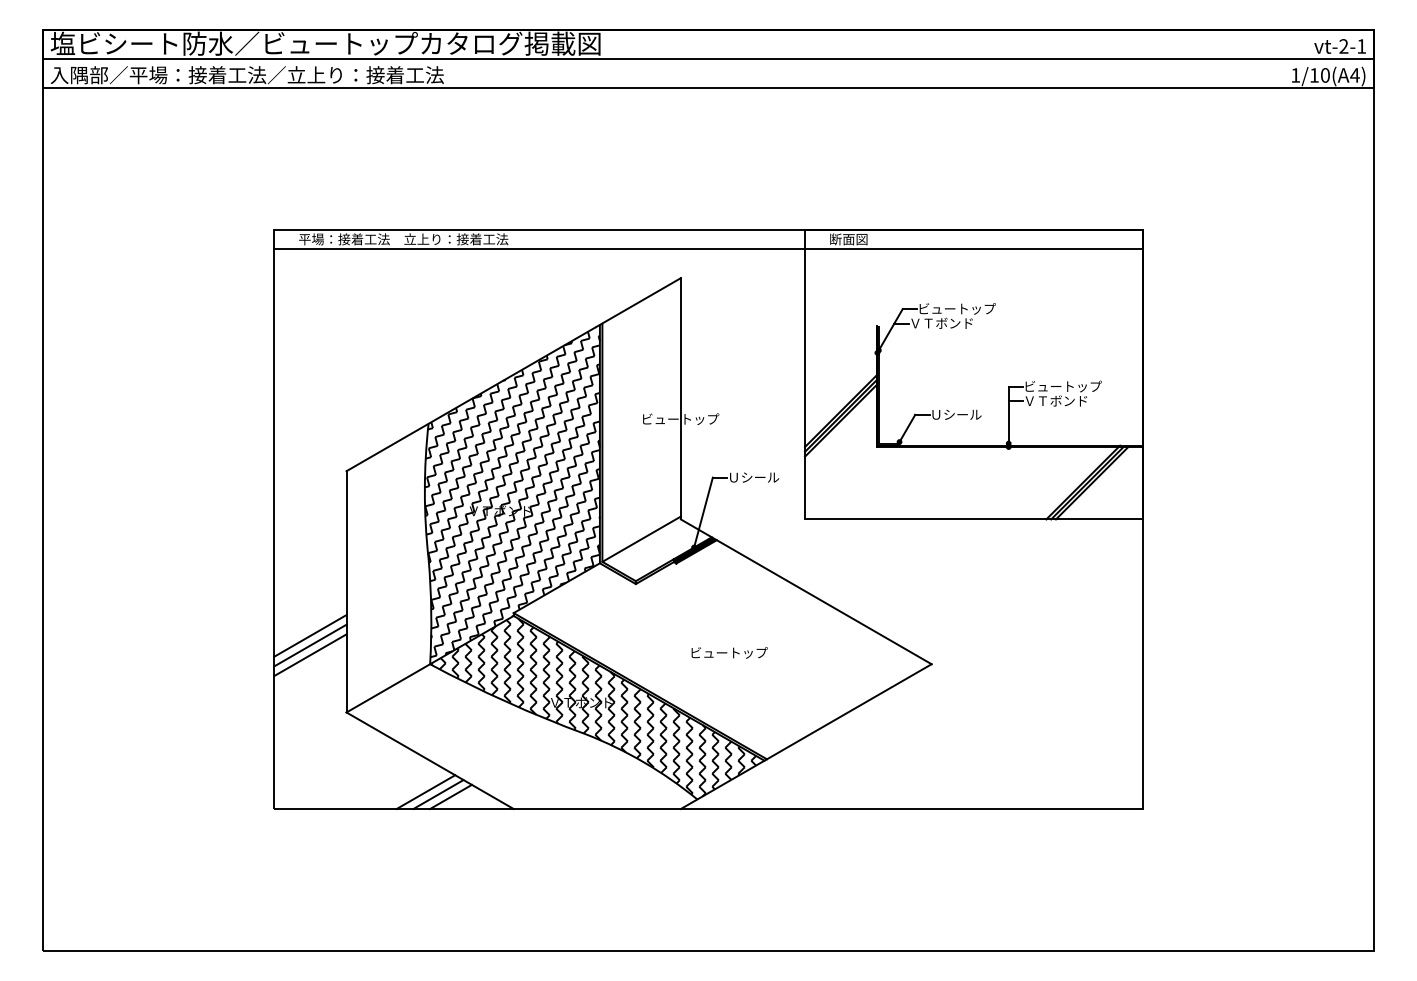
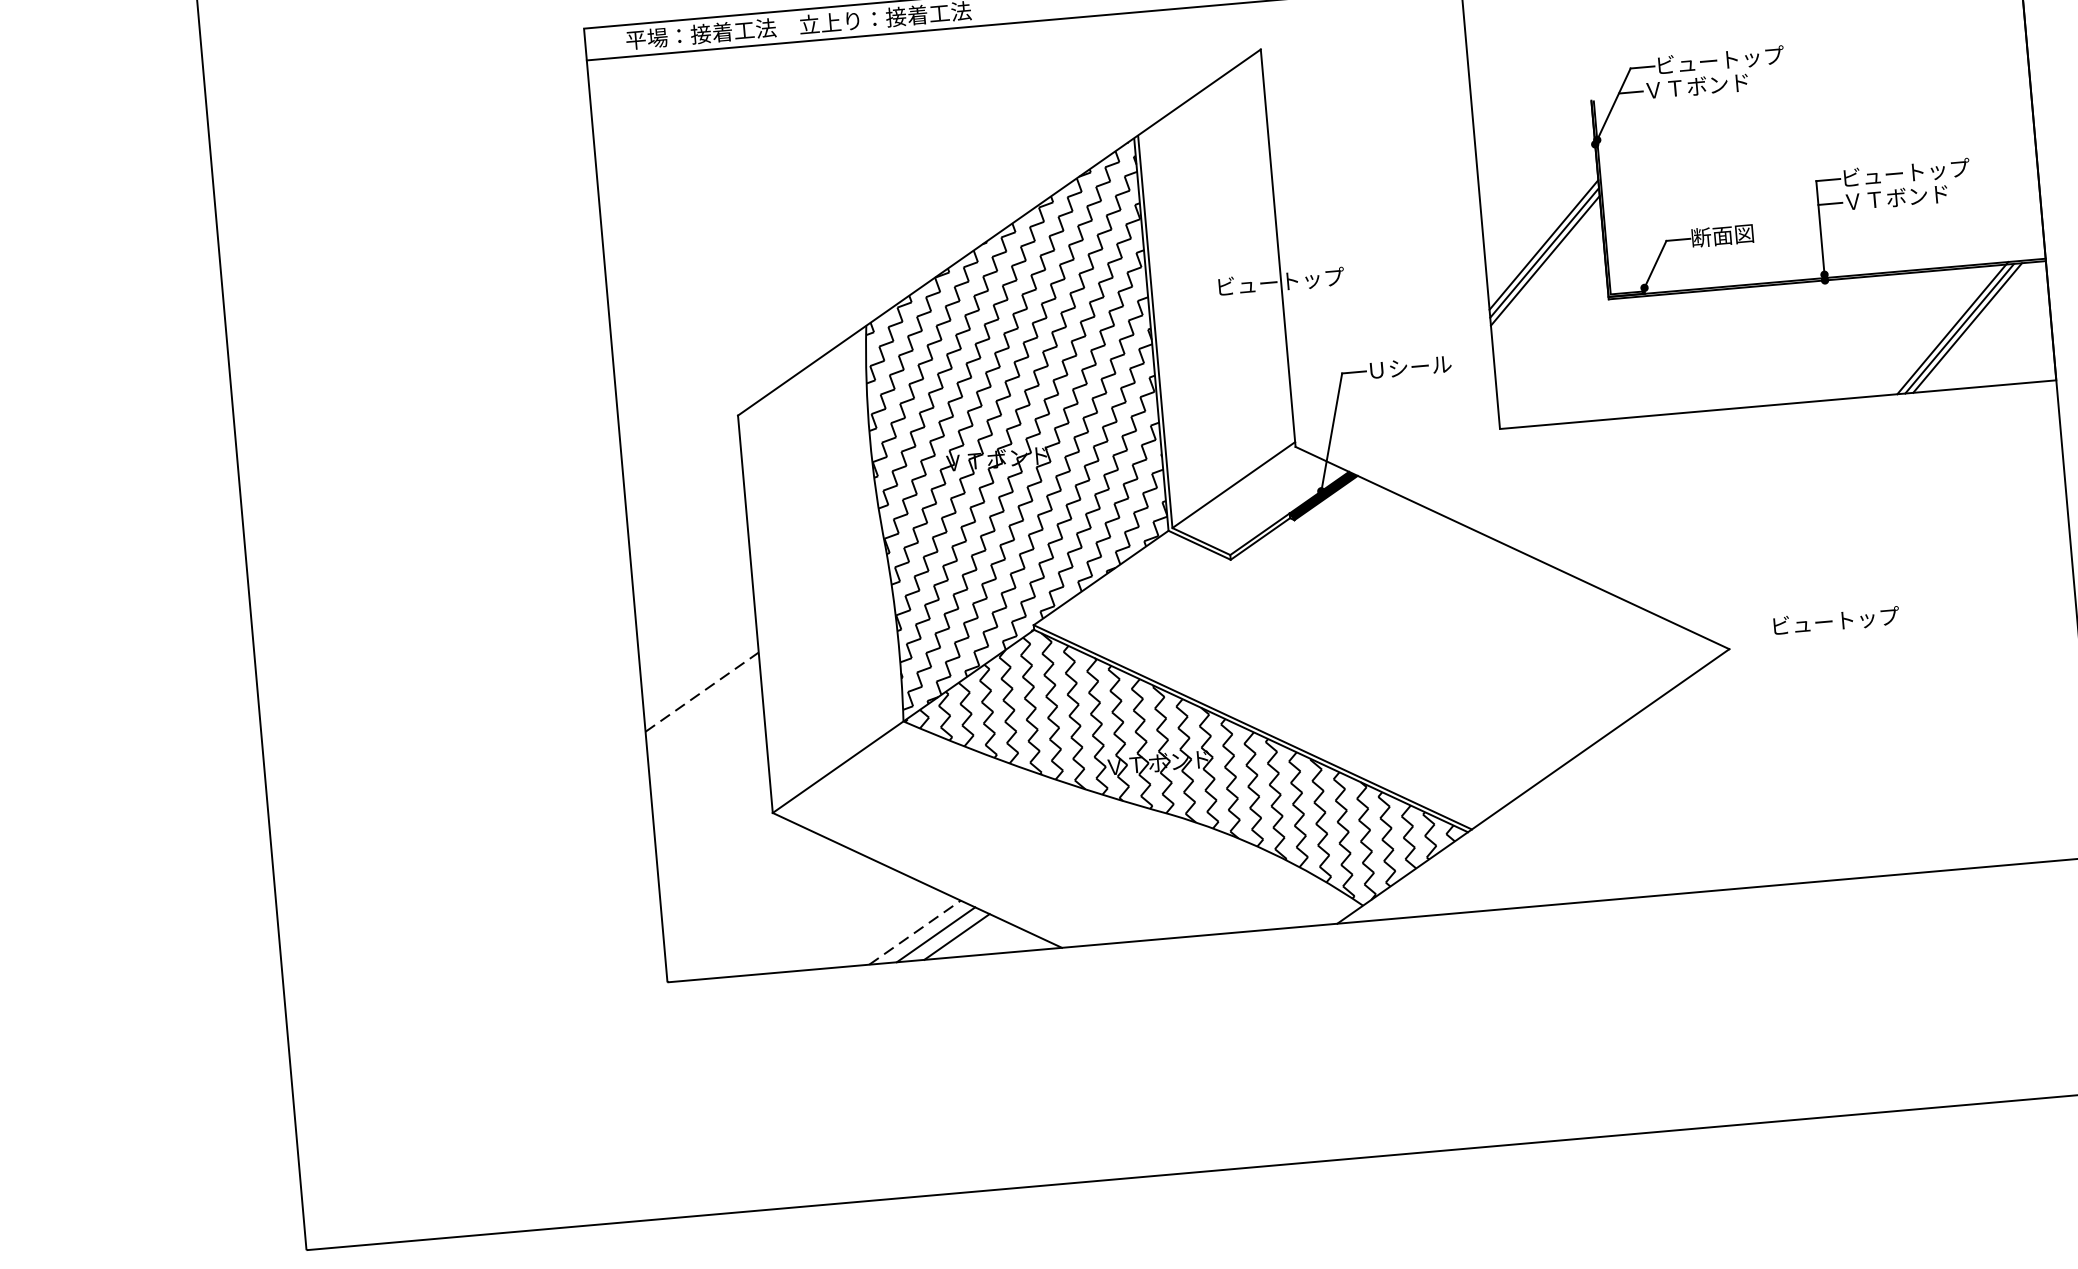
text: (955, 414) -> (1732, 234), Ｕシール -> 断面図
line: (310, 635) -> (702, 691), solid -> dashed
line: (310, 645) -> (703, 707), removed
text: (729, 652) -> (1836, 620), moved
line: (310, 655) -> (705, 724), removed
line: (425, 792) -> (914, 933), solid -> dashed

